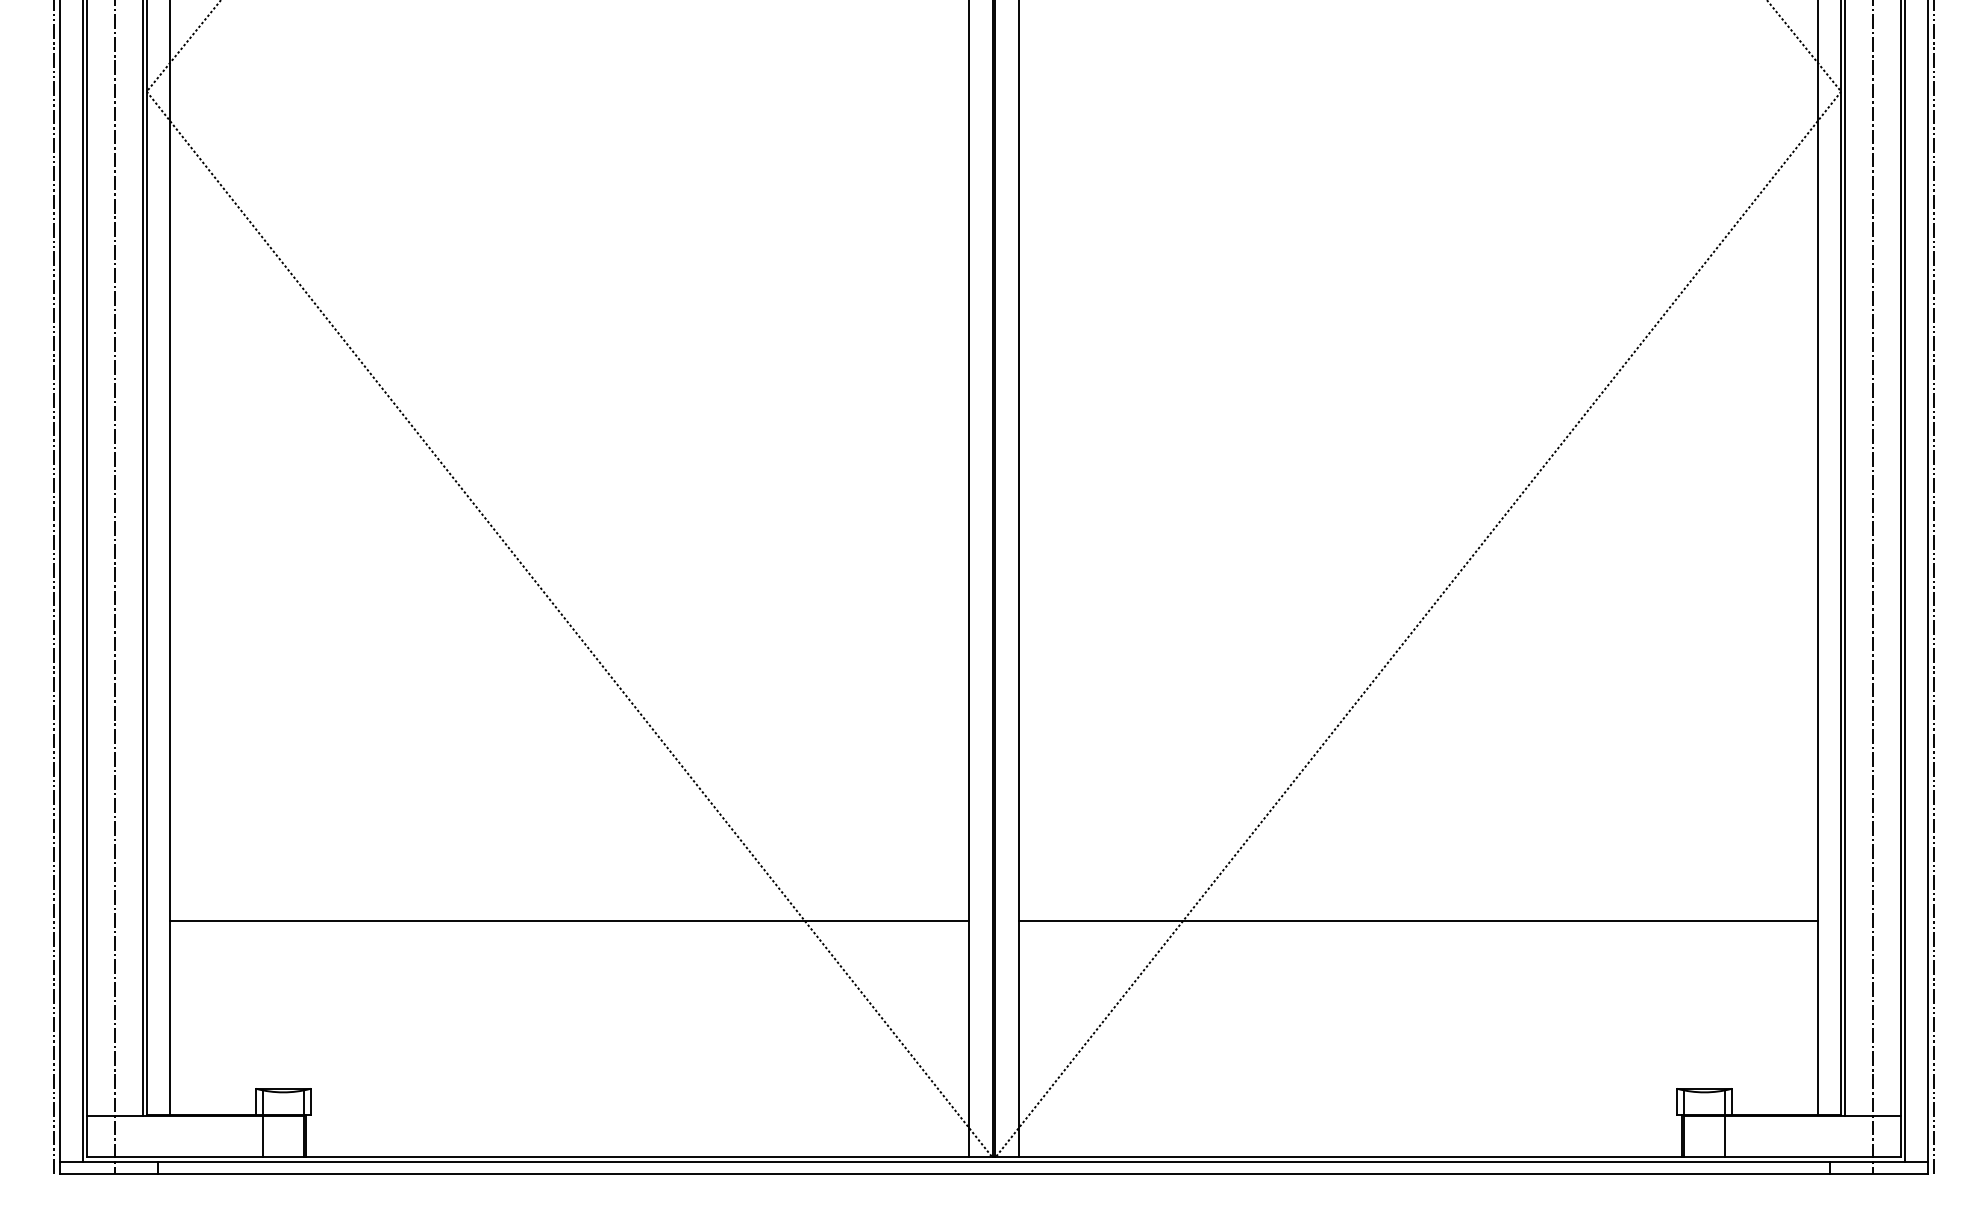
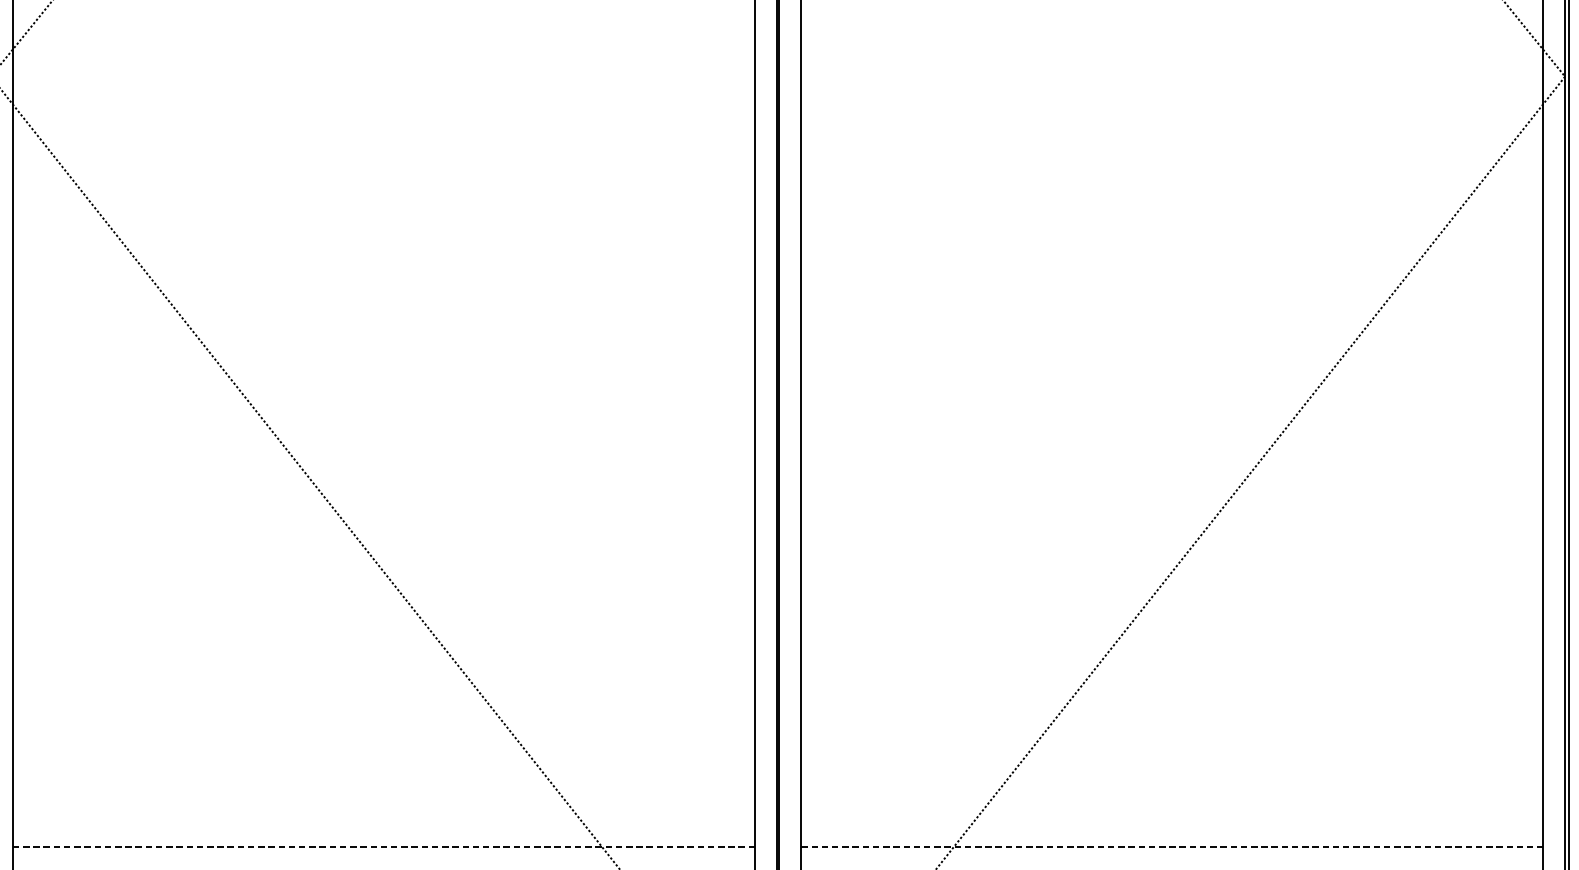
line: (570, 921) -> (384, 847), solid -> dashed
line: (1418, 921) -> (1172, 847), solid -> dashed

